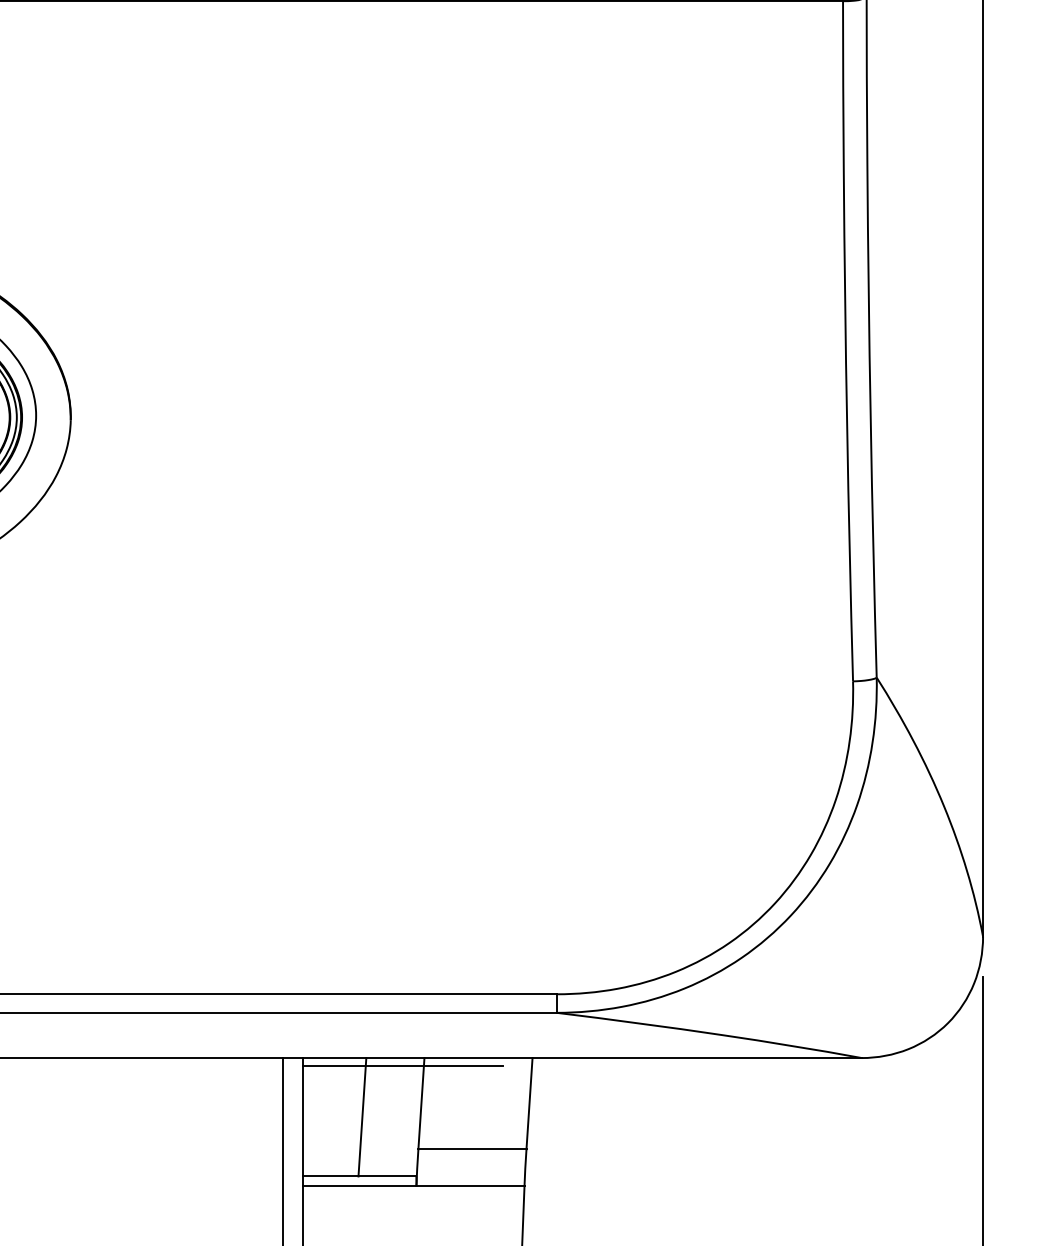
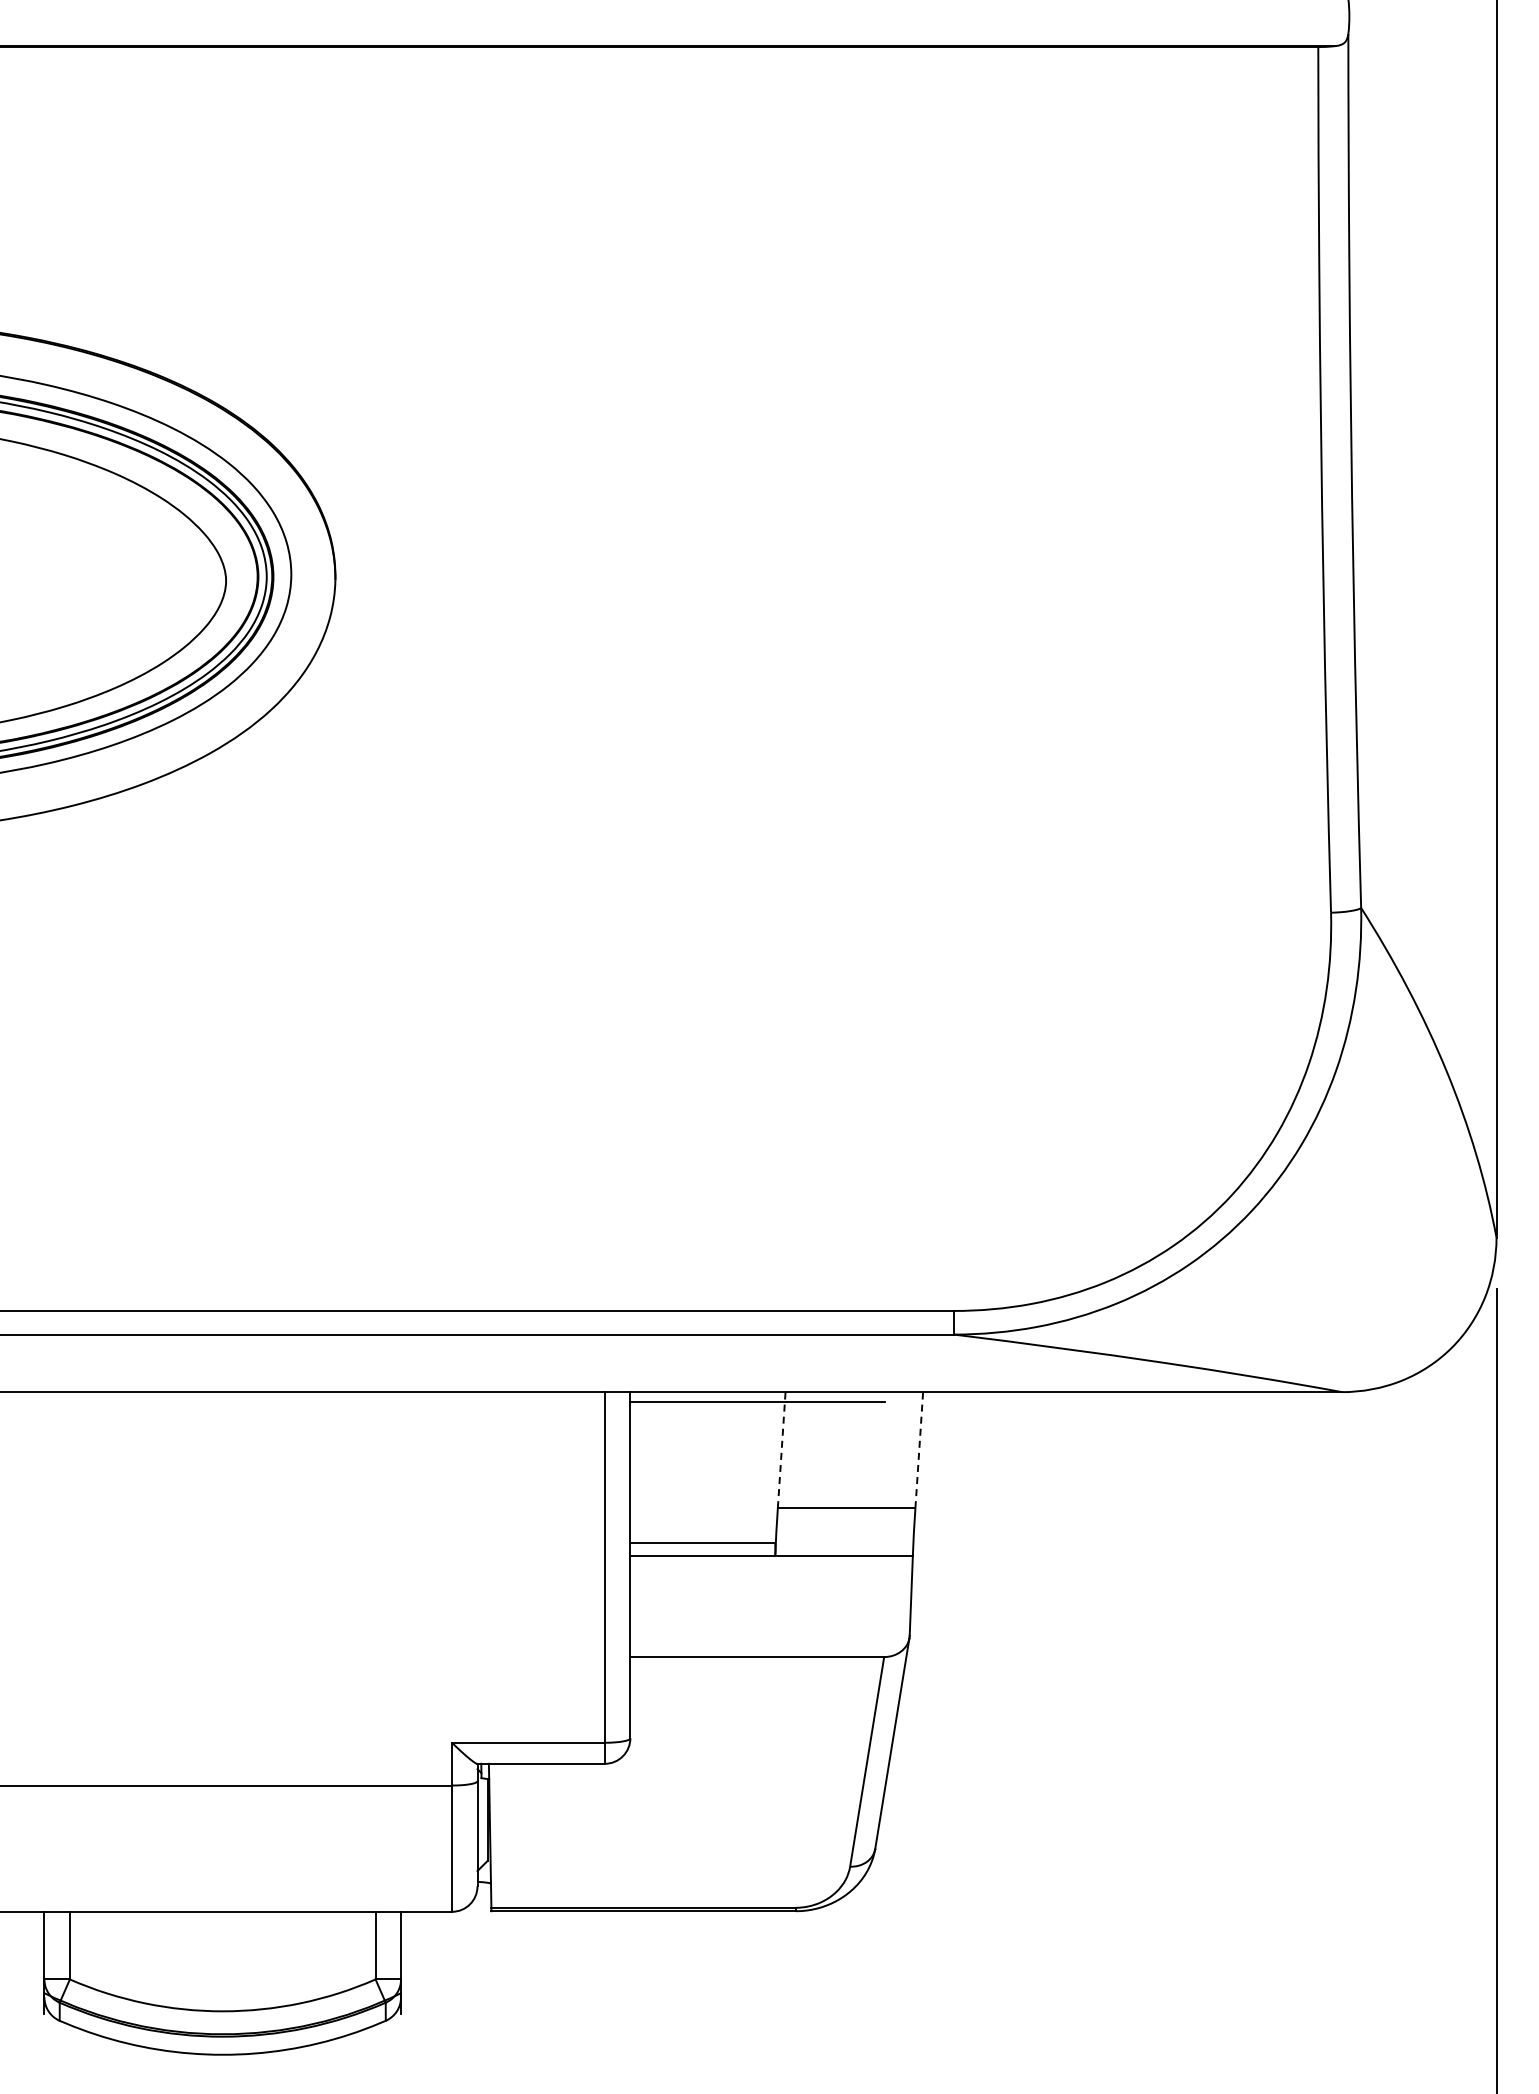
line: (421, 1103) -> (781, 1449), solid -> dashed
line: (529, 1103) -> (919, 1449), solid -> dashed
line: (362, 1117) -> (706, 1467), removed

